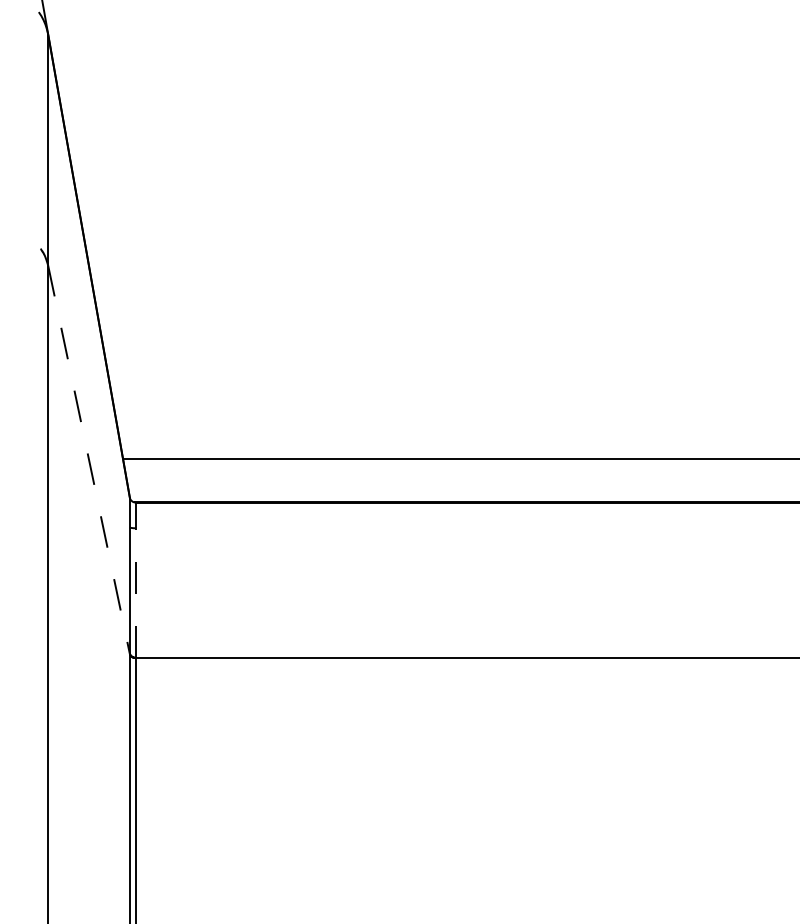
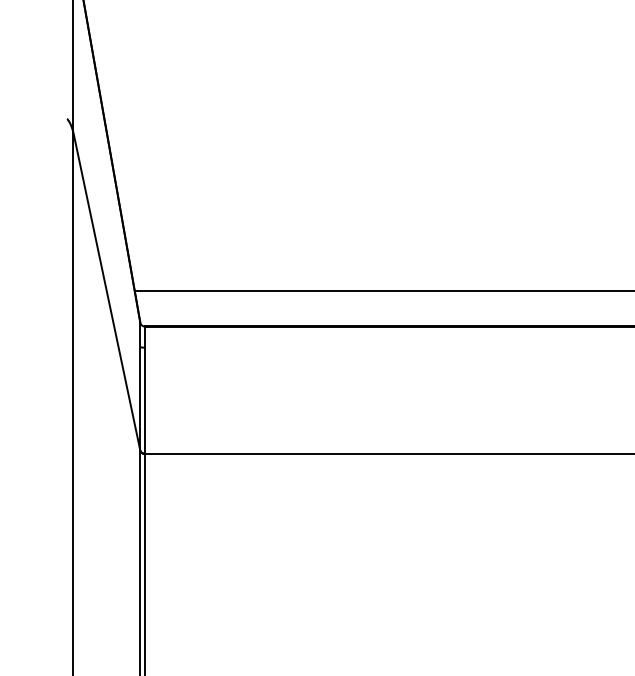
line: (89, 459) -> (107, 291), dashed -> solid
line: (136, 580) -> (145, 390), dashed -> solid

